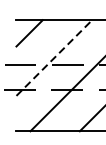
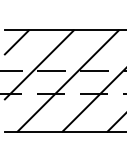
line: (54, 57) -> (39, 64), dashed -> solid

